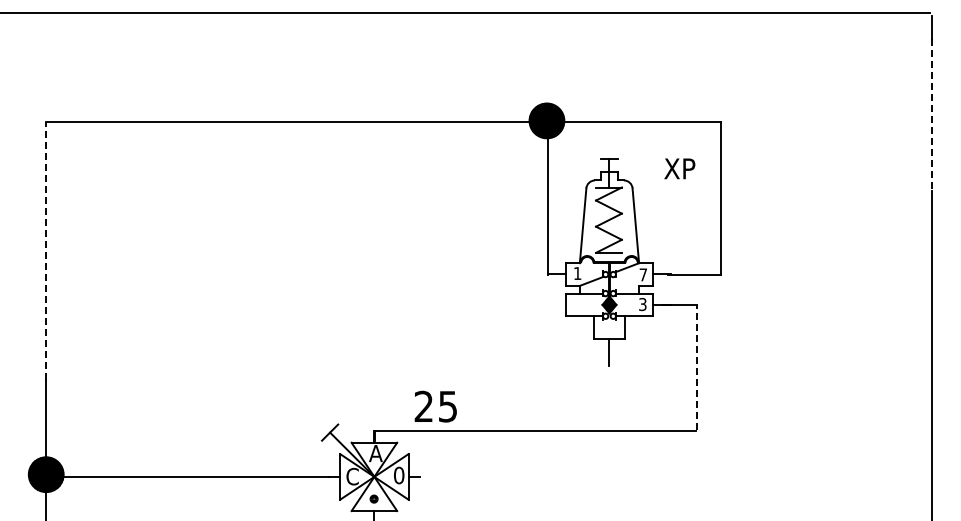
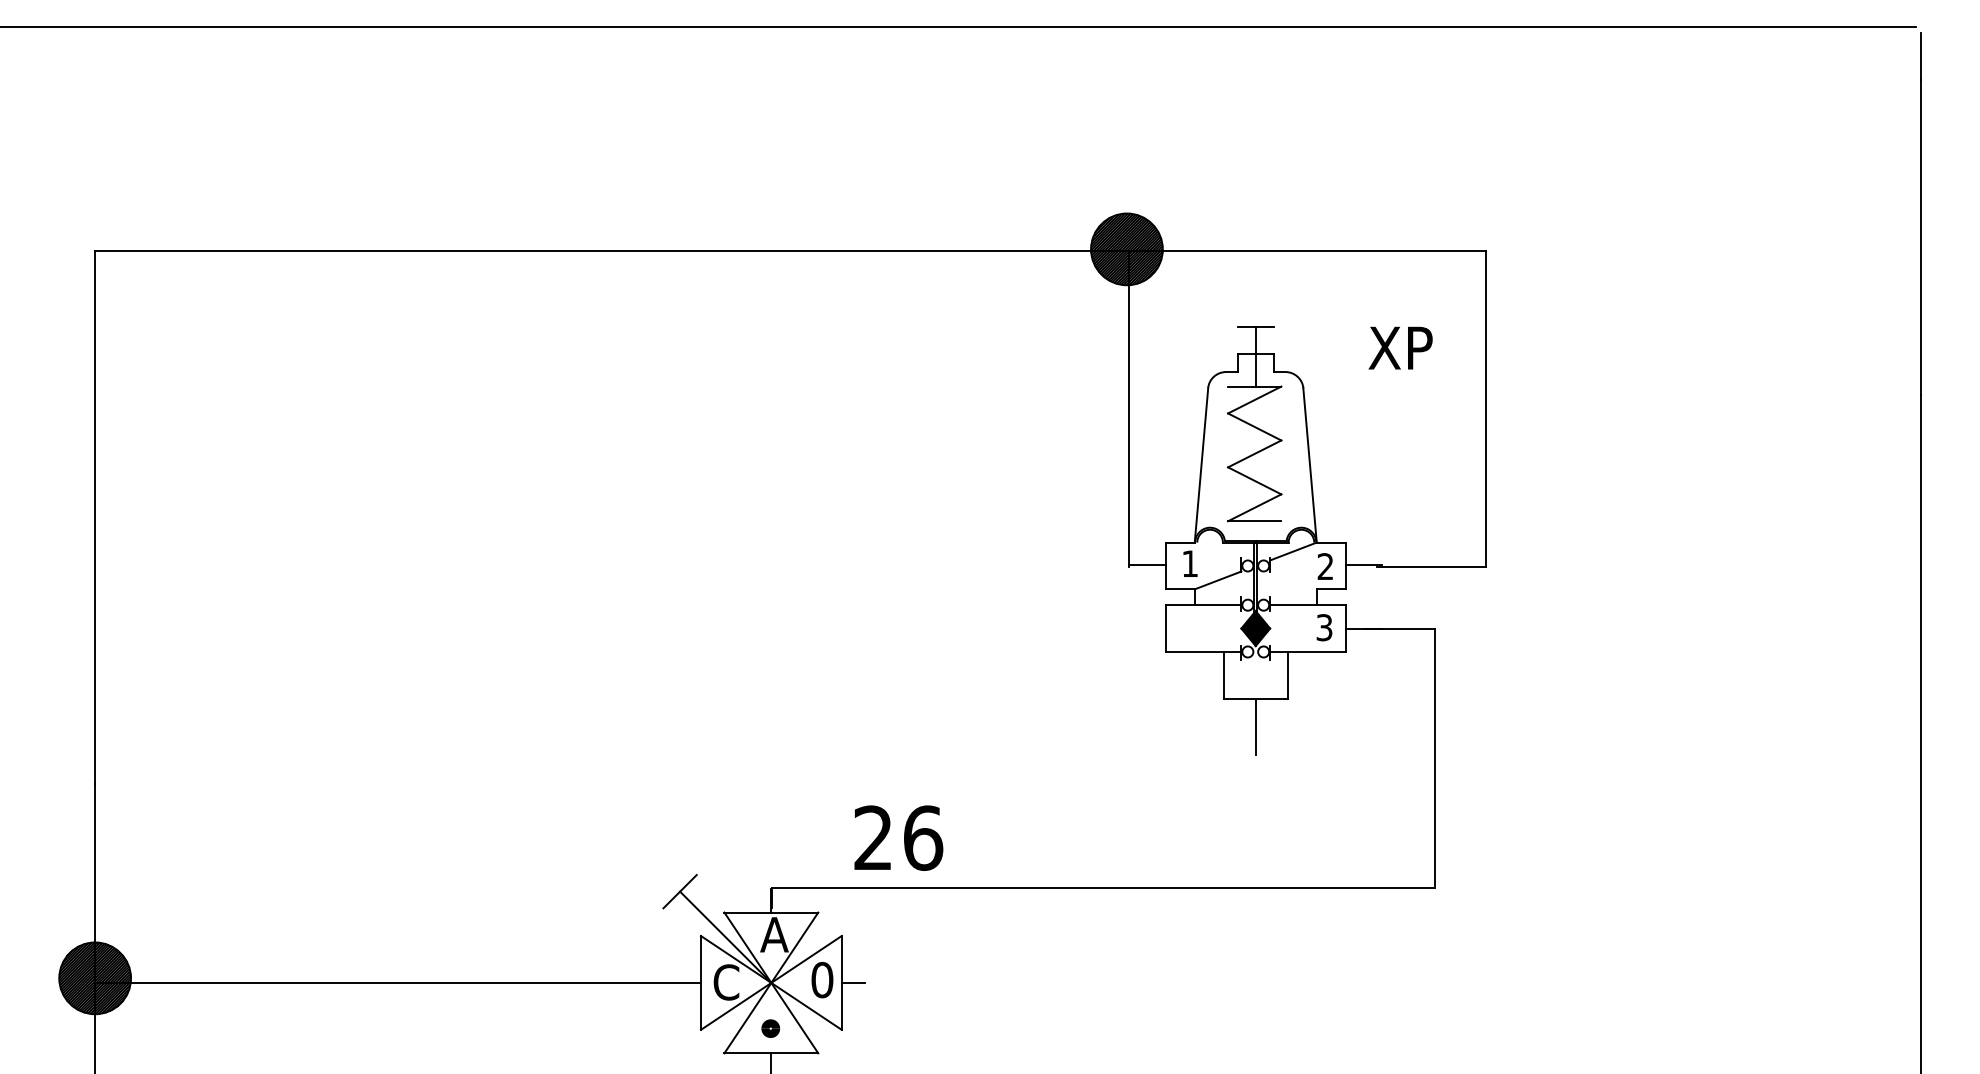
line: (932, 115) -> (1921, 238), dashed -> solid
line: (46, 250) -> (95, 516), dashed -> solid
text: (642, 274) -> (1323, 565), 7 -> 2
line: (696, 366) -> (1435, 755), dashed -> solid
text: (447, 406) -> (922, 837), 25 -> 26

